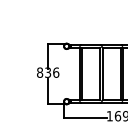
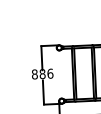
text: (48, 72) -> (42, 73), 836 -> 886

